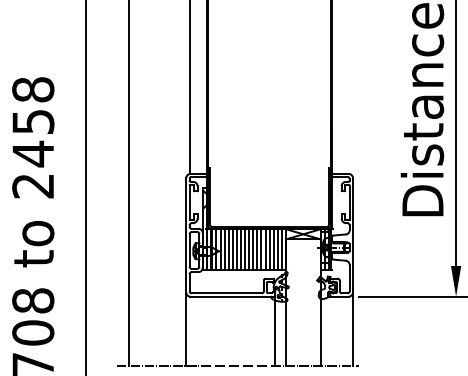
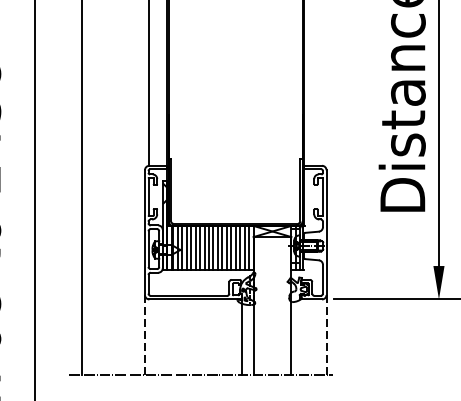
line: (186, 329) -> (145, 335), solid -> dashed
line: (352, 329) -> (326, 335), solid -> dashed

